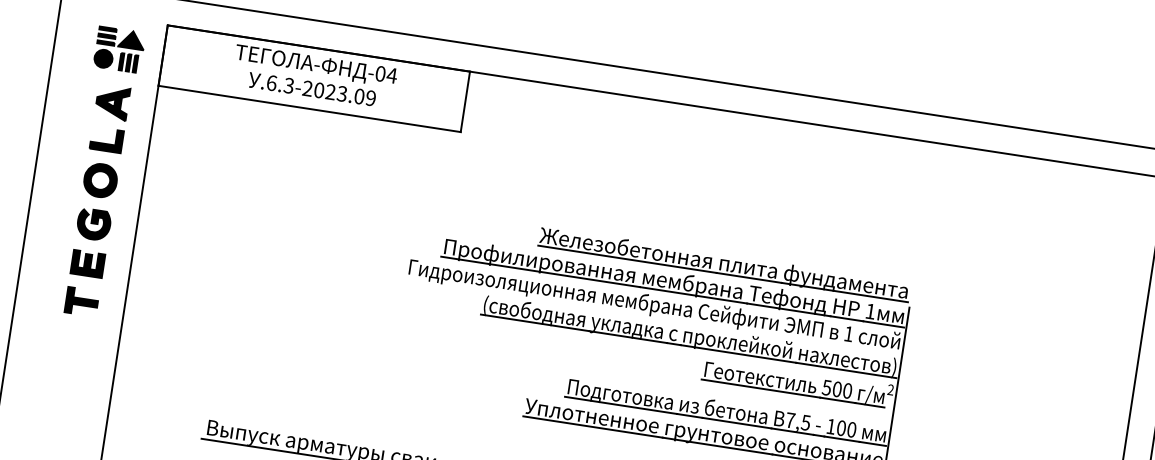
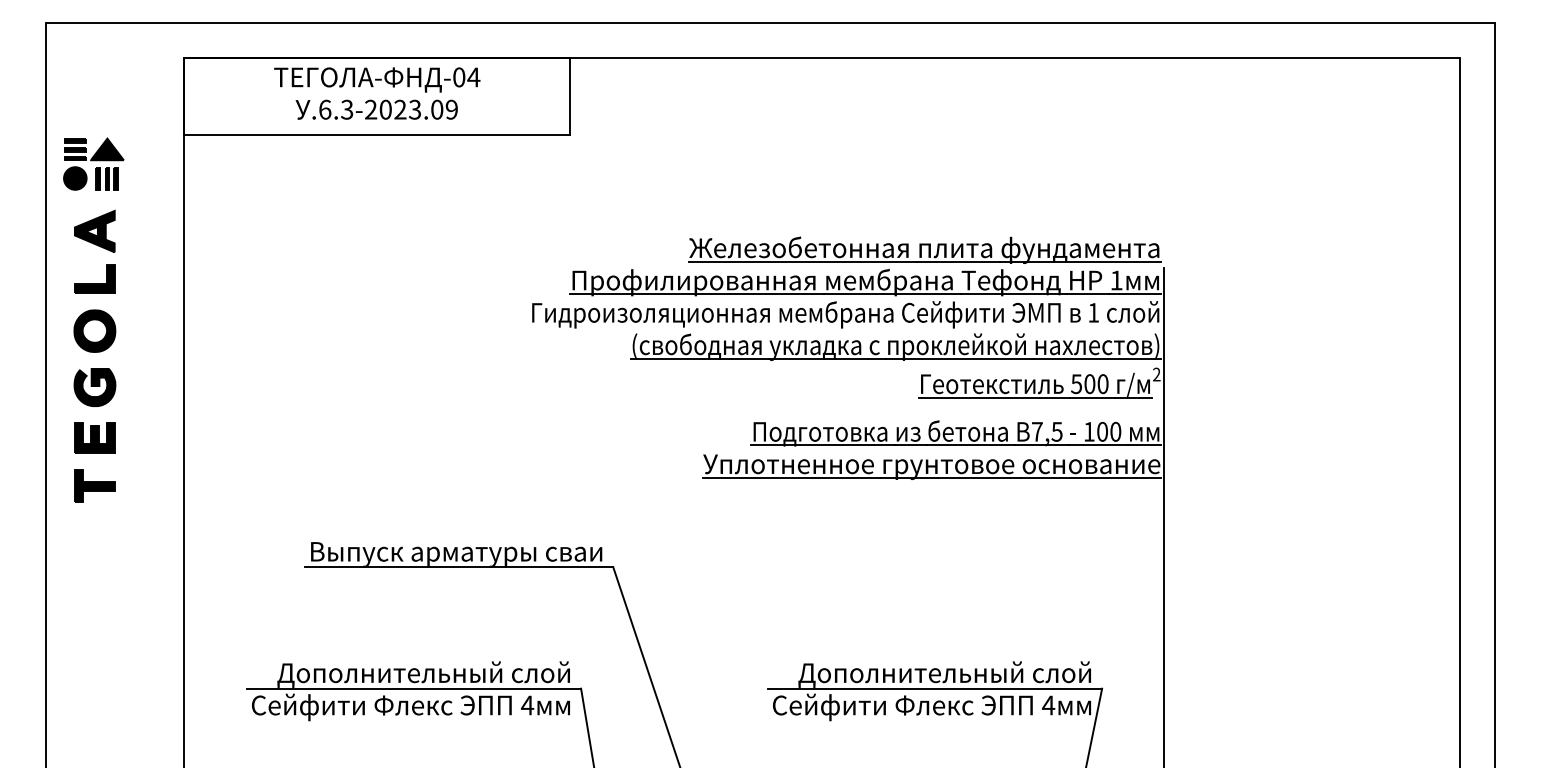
part: (100, 171) -> (93, 319), moved

